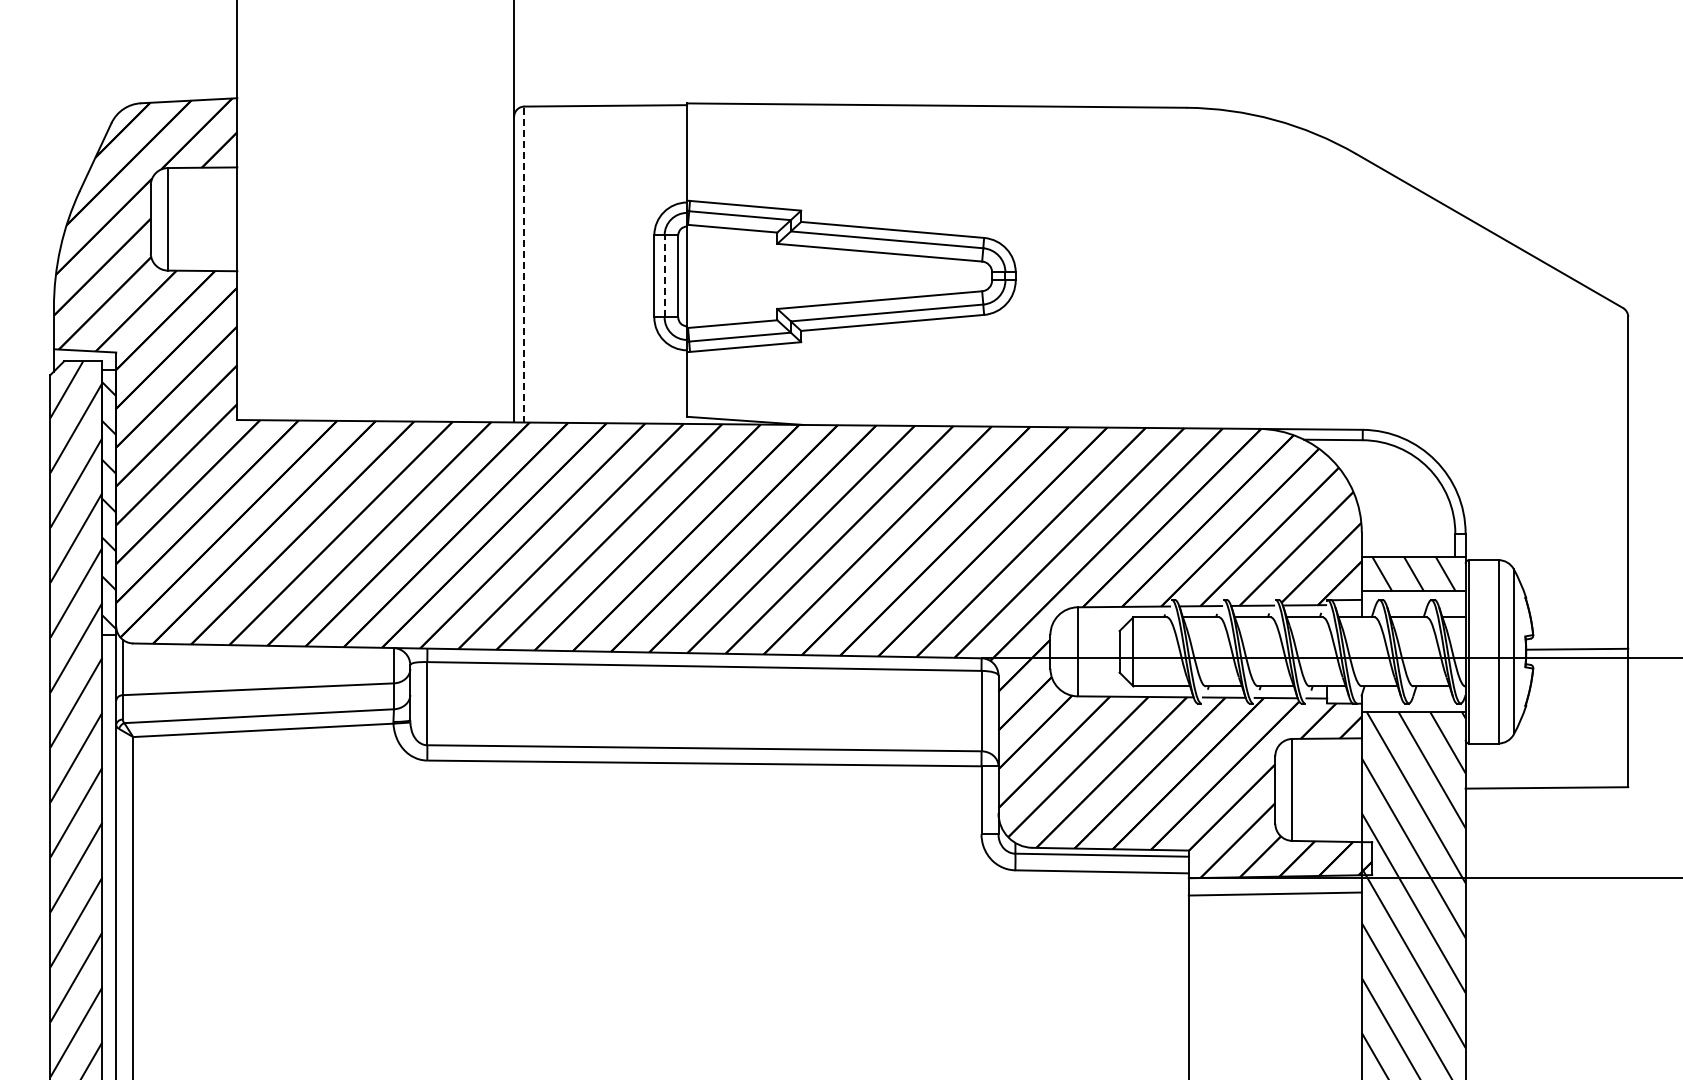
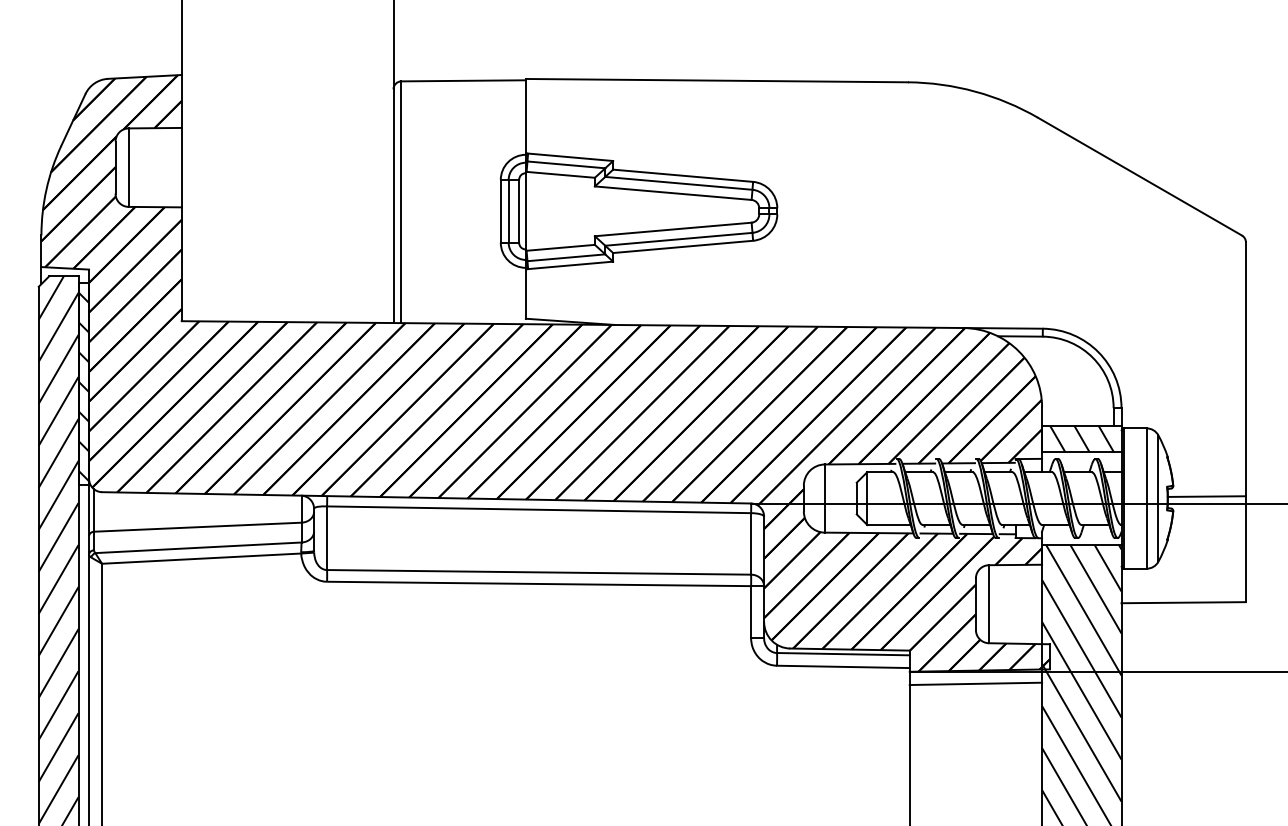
line: (524, 264) -> (401, 202), dashed -> solid
line: (664, 275) -> (508, 210), dashed -> solid

